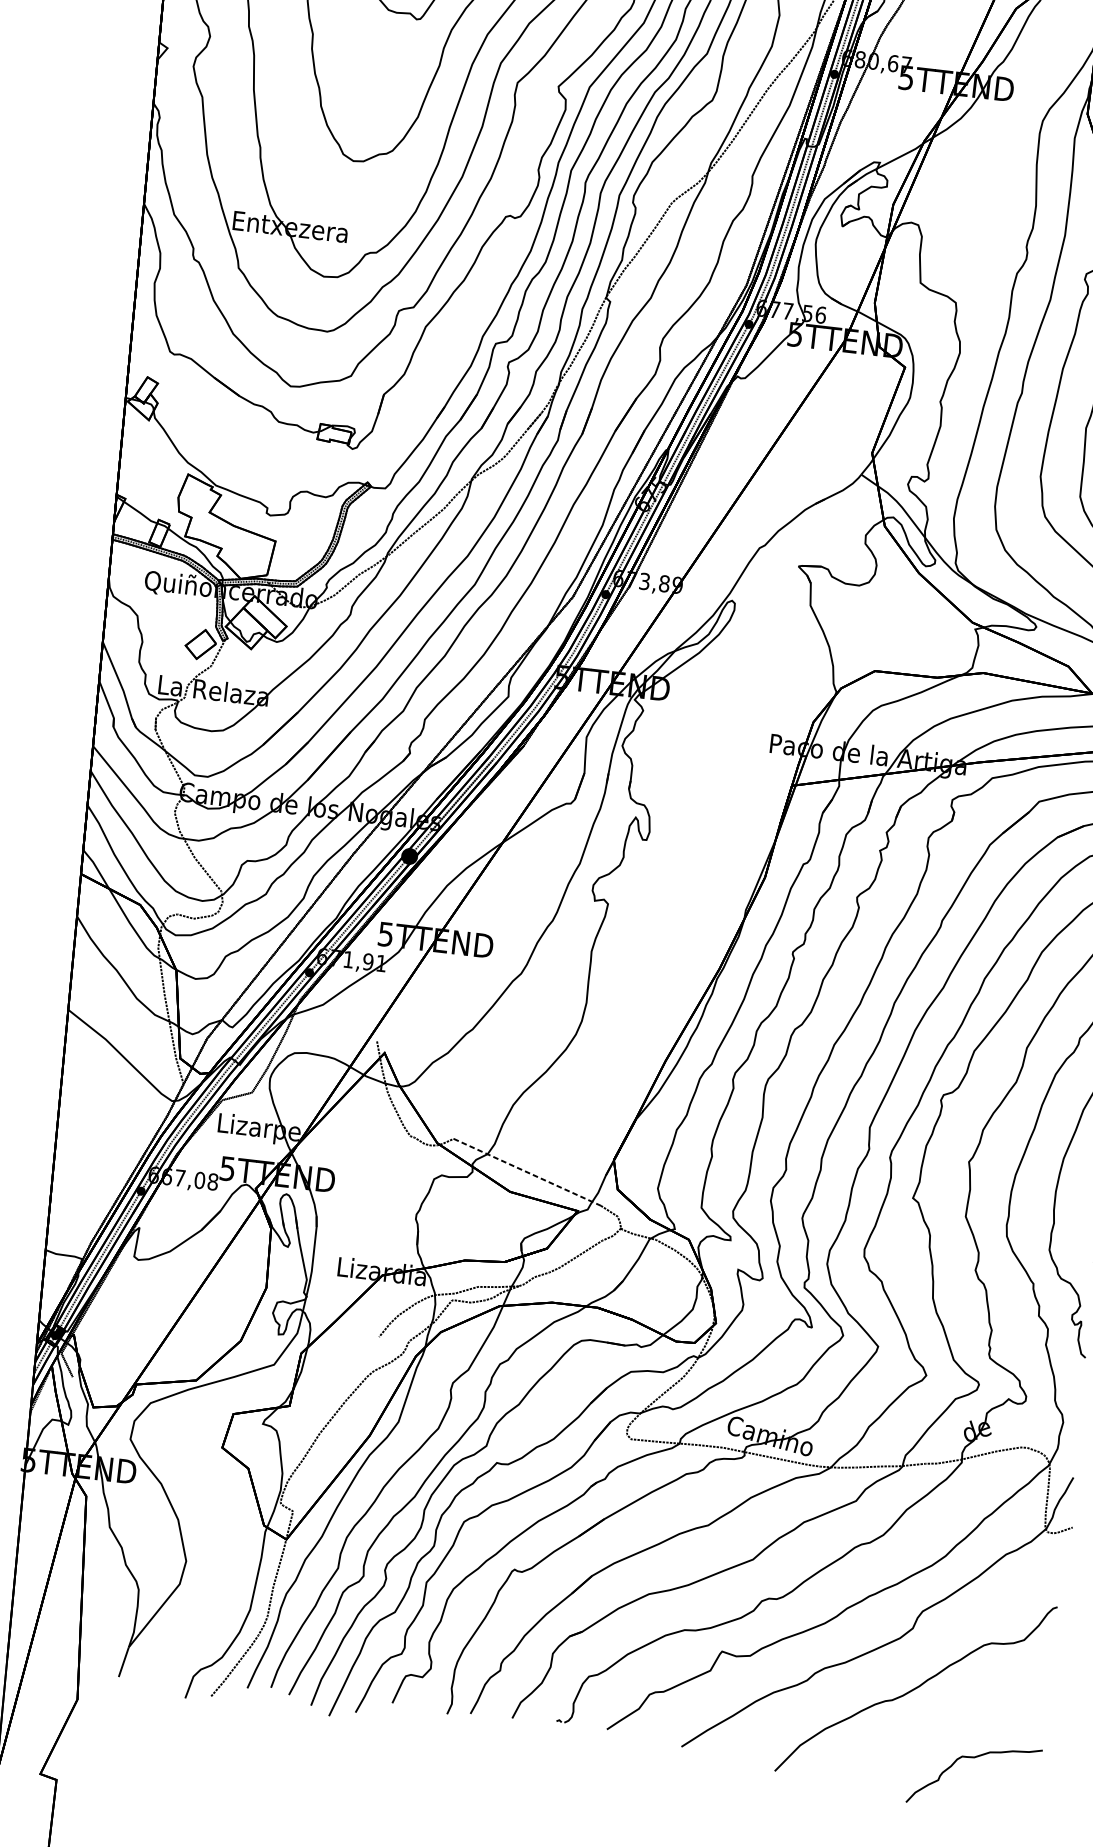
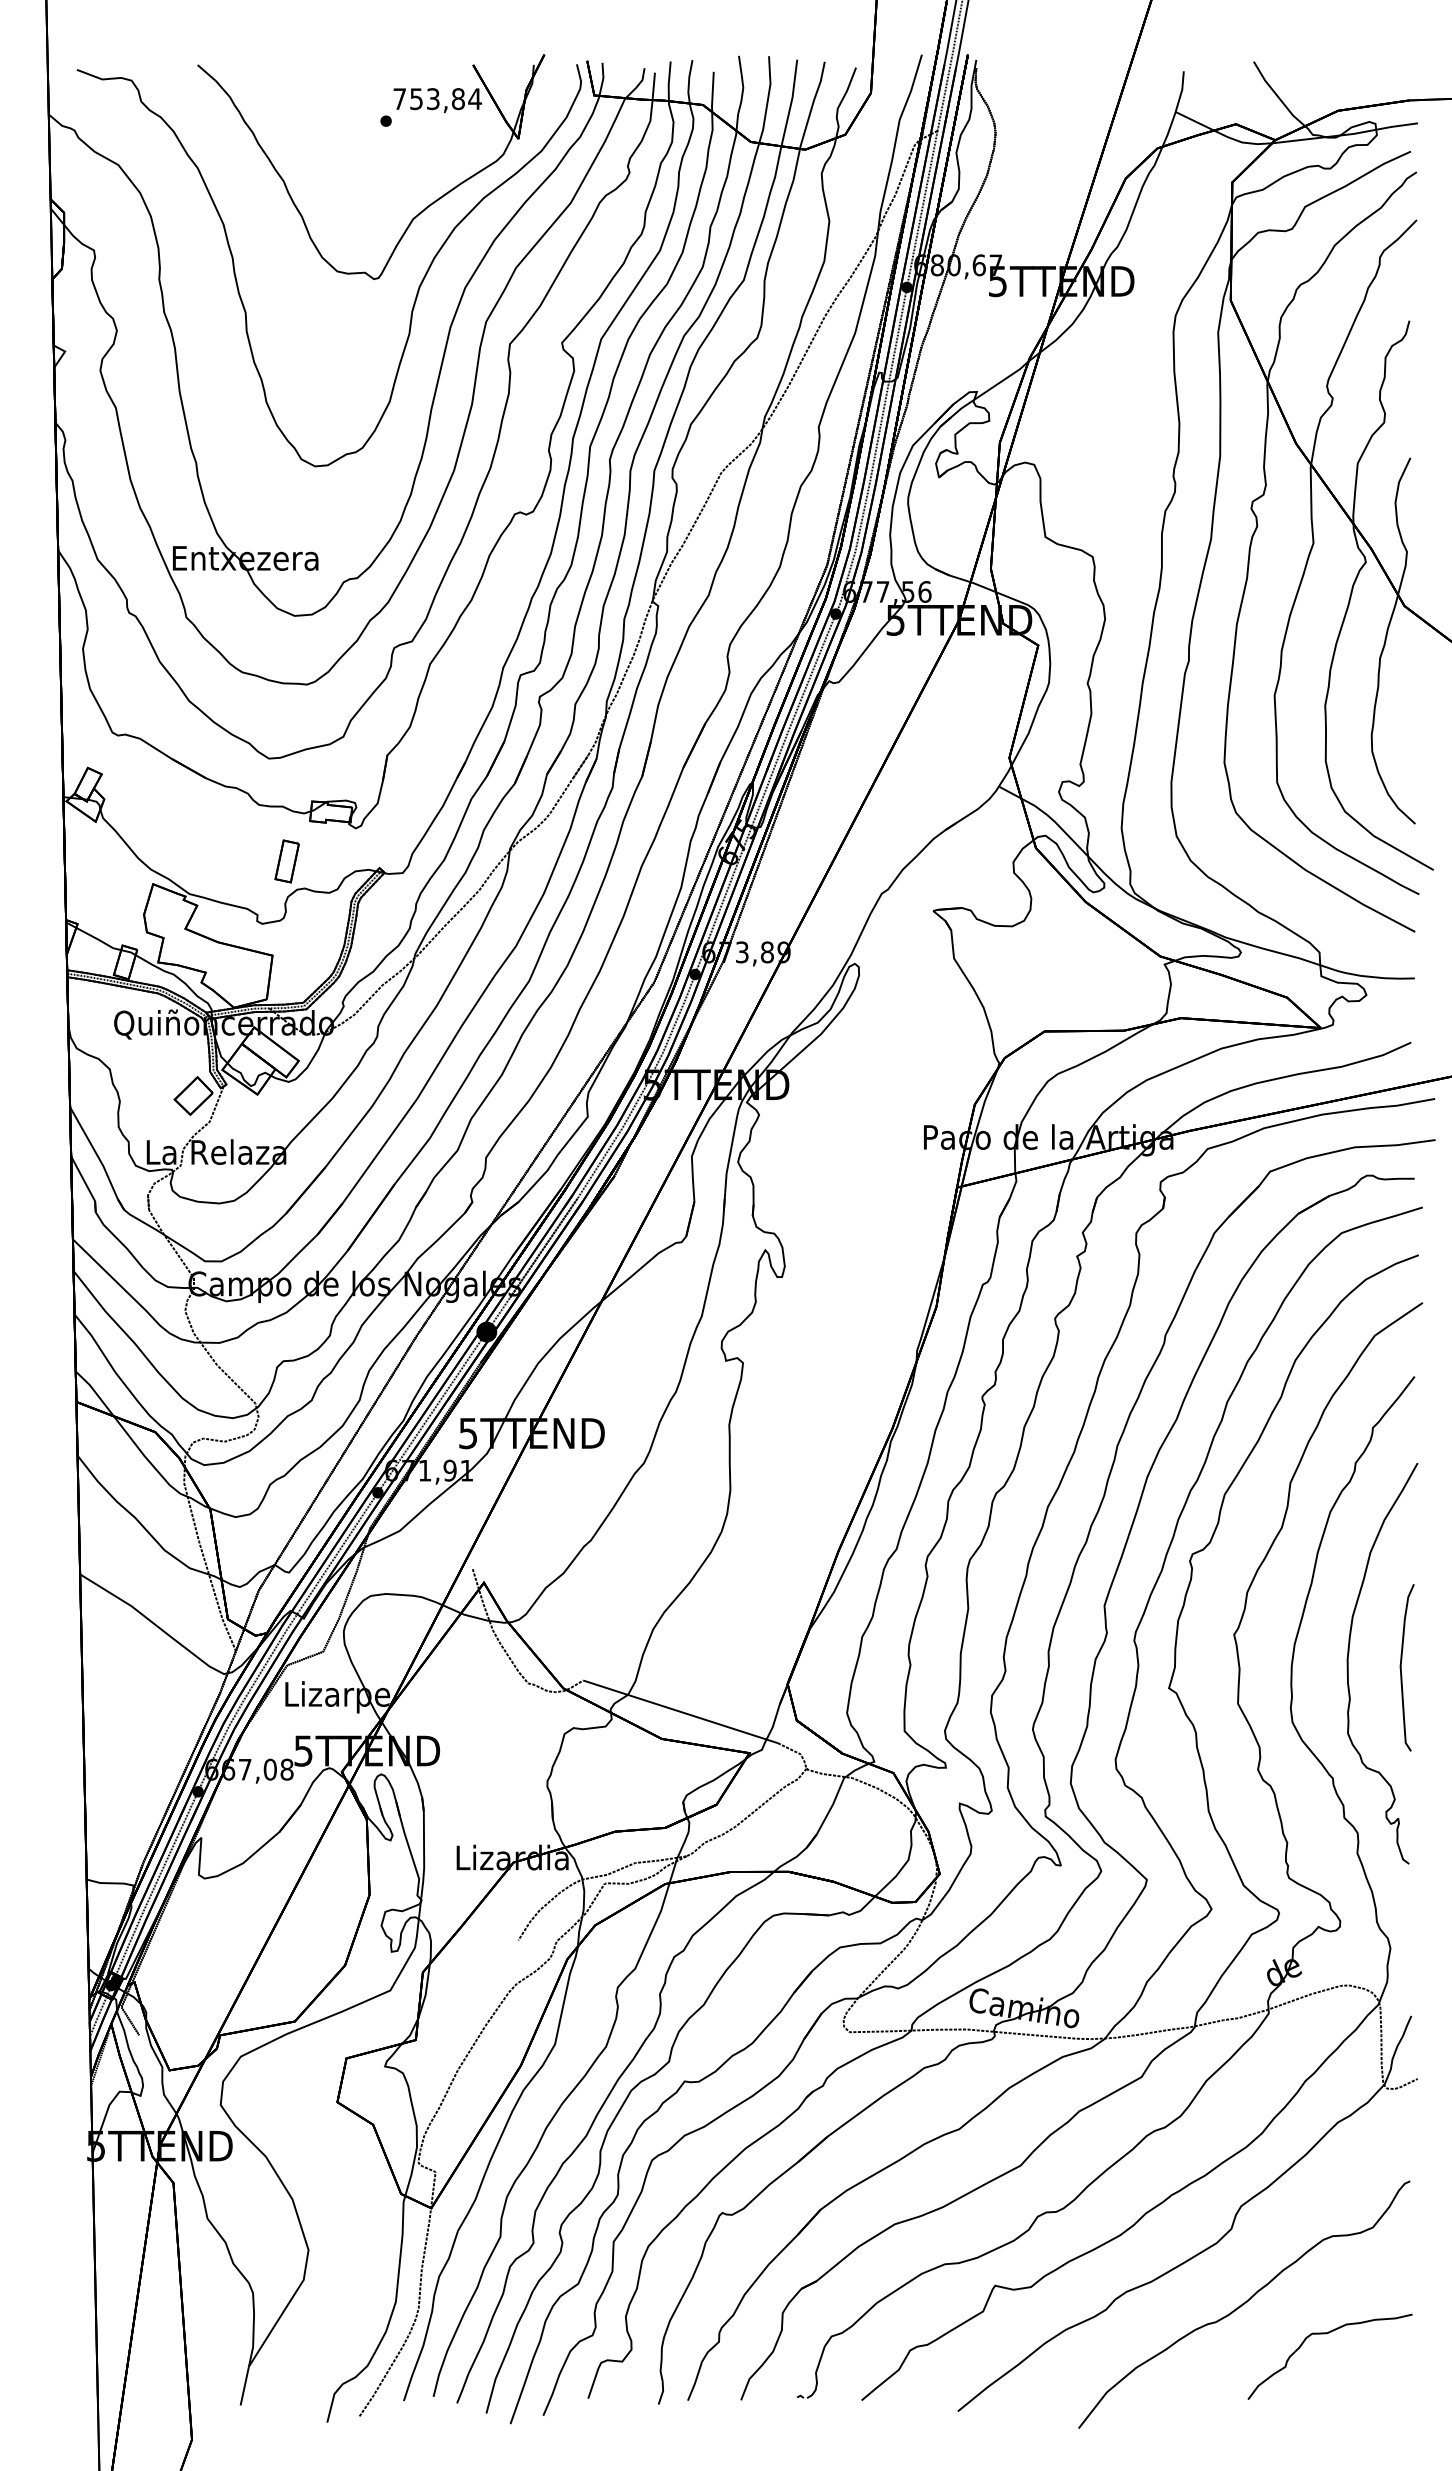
part: (295, 468) -> (286, 861), added
line: (527, 1172) -> (681, 1712), dashed -> solid
part: (973, 1758) -> (1326, 2334), moved

